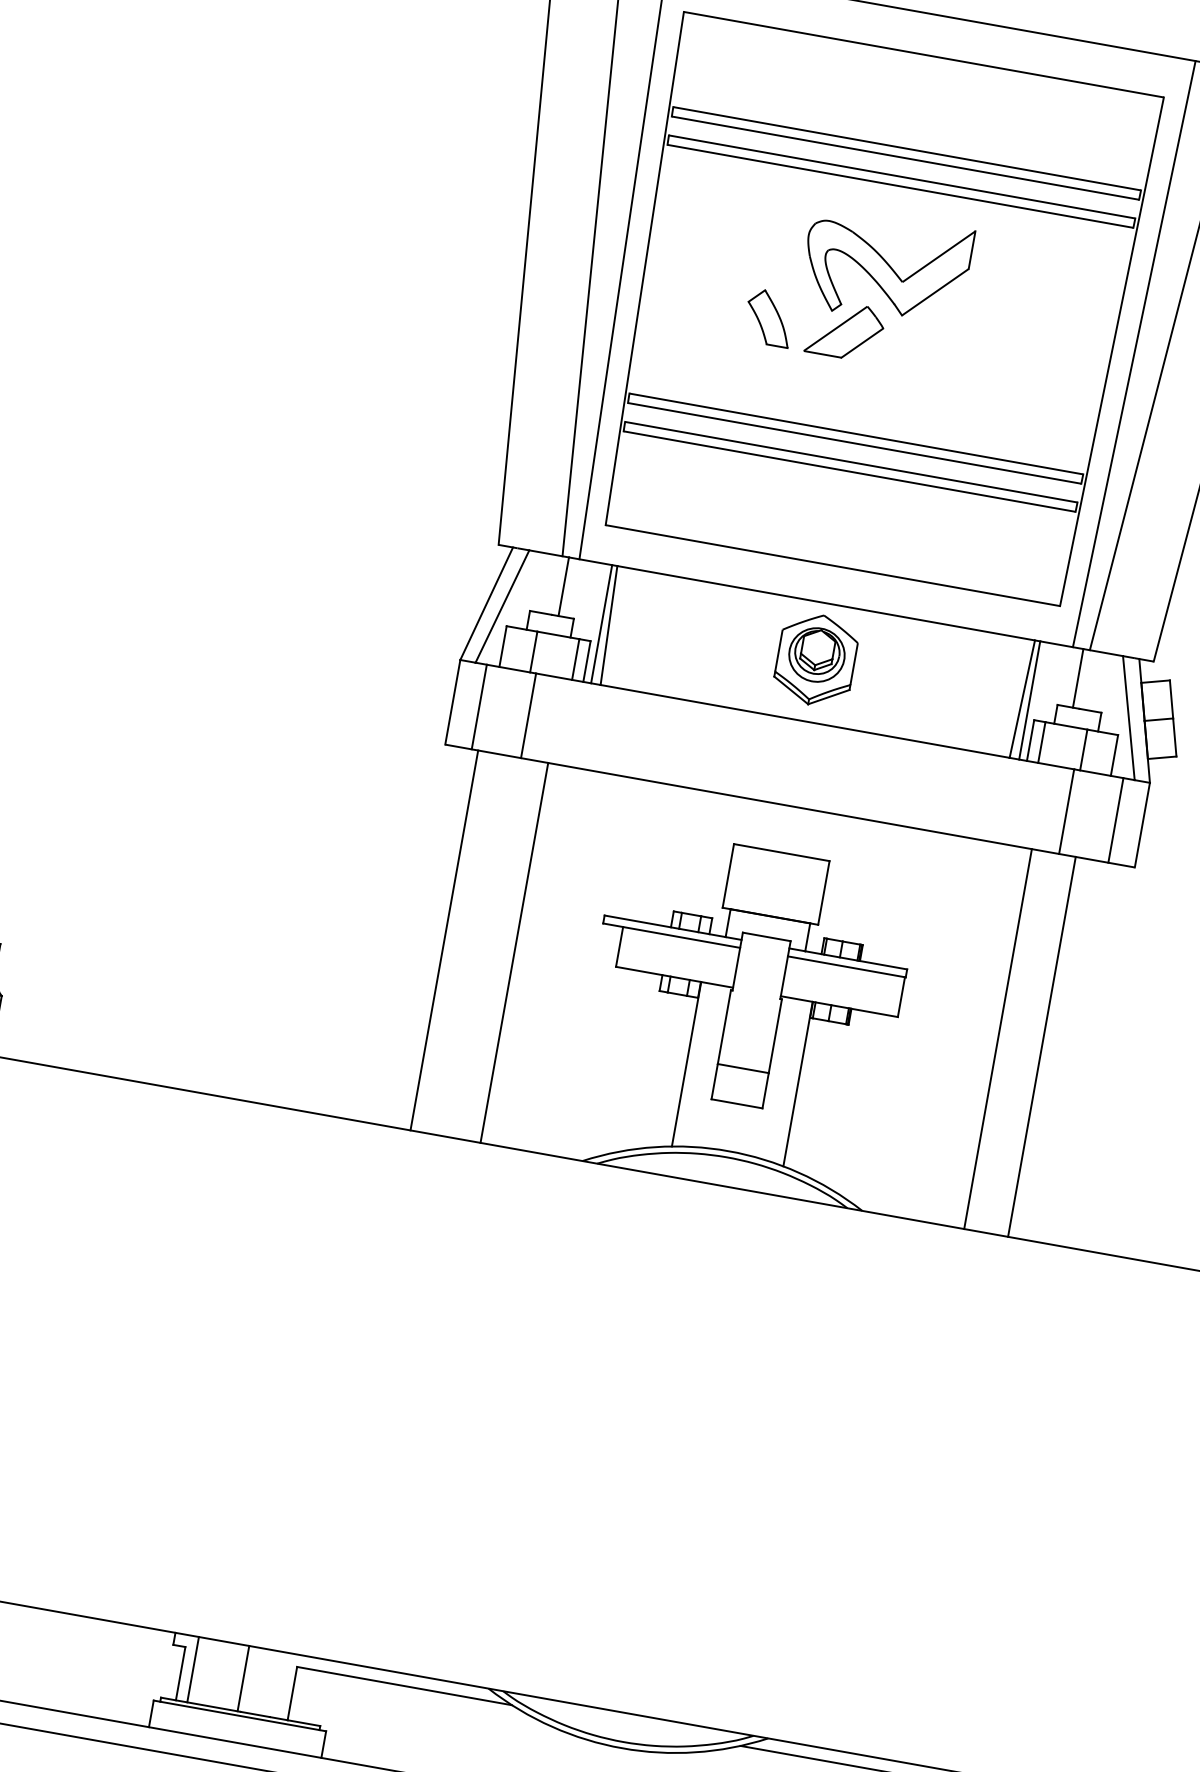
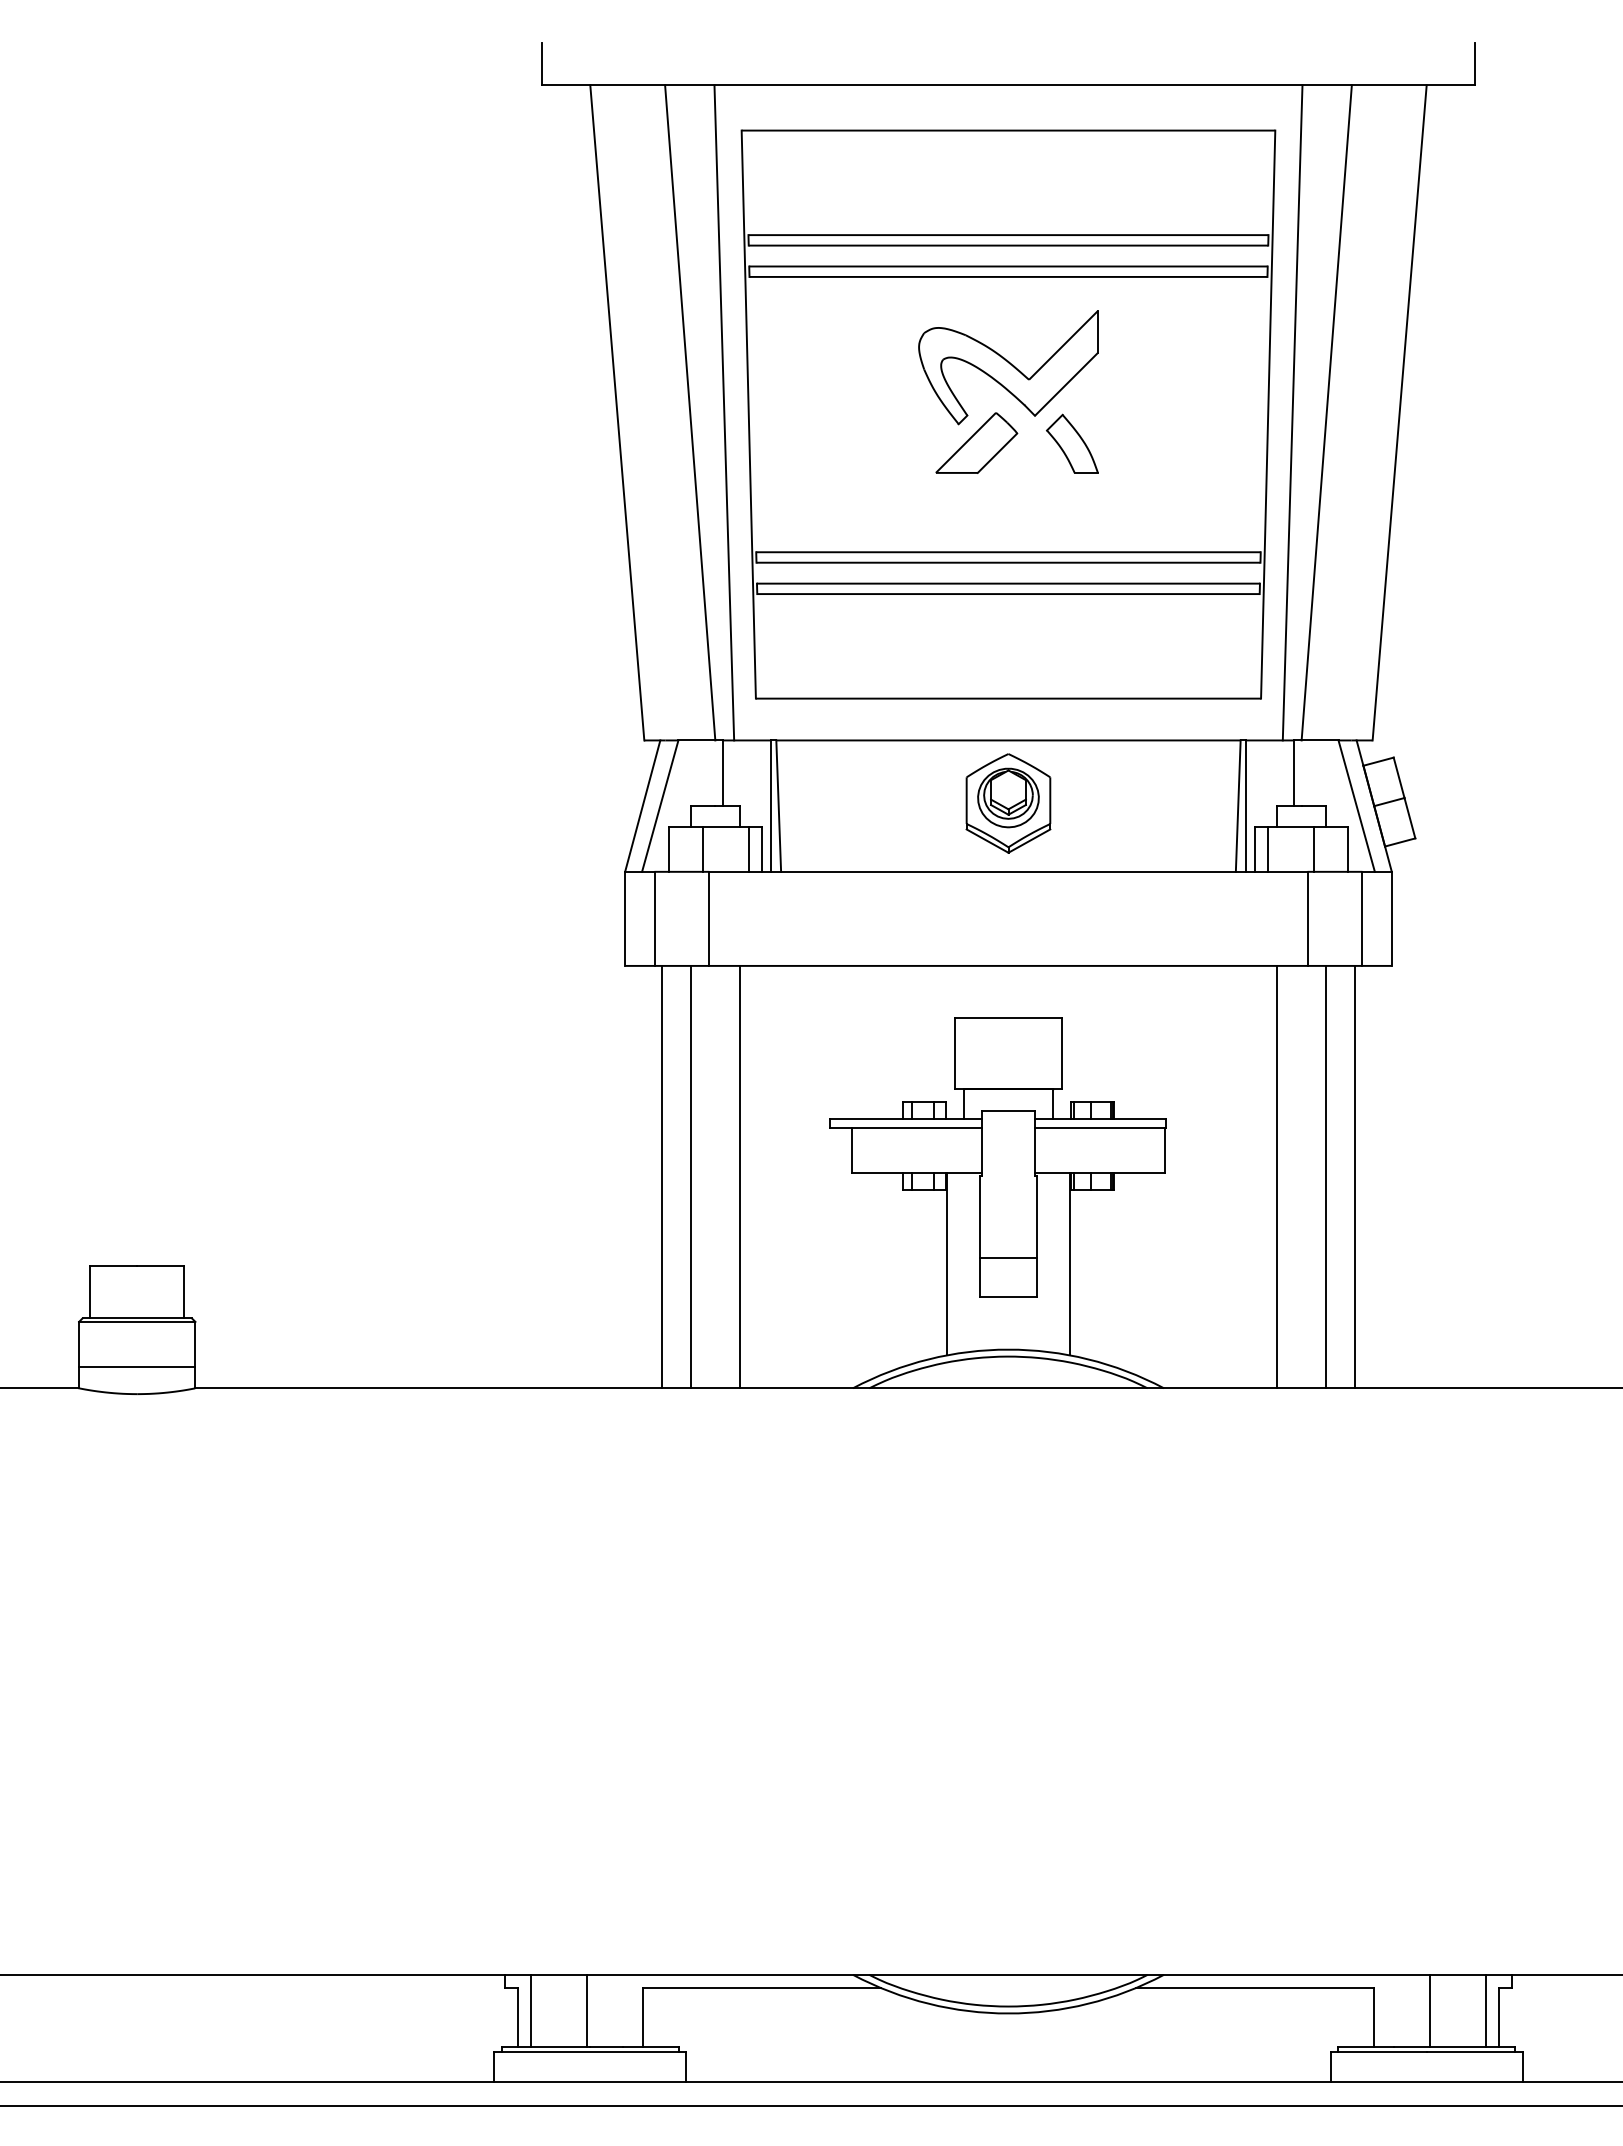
part: (769, 317) -> (1072, 443), moved
line: (470, 944) -> (690, 1176), added
line: (1068, 1051) -> (1355, 1176), added

